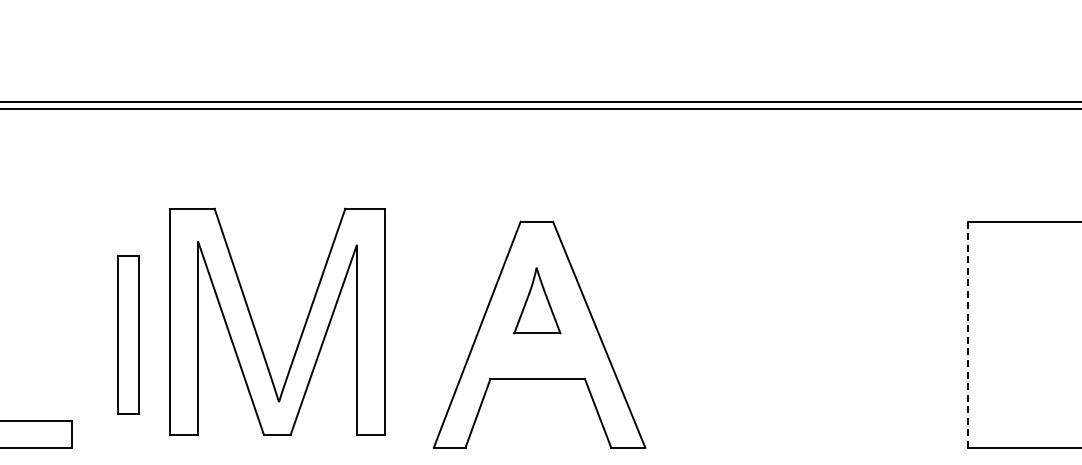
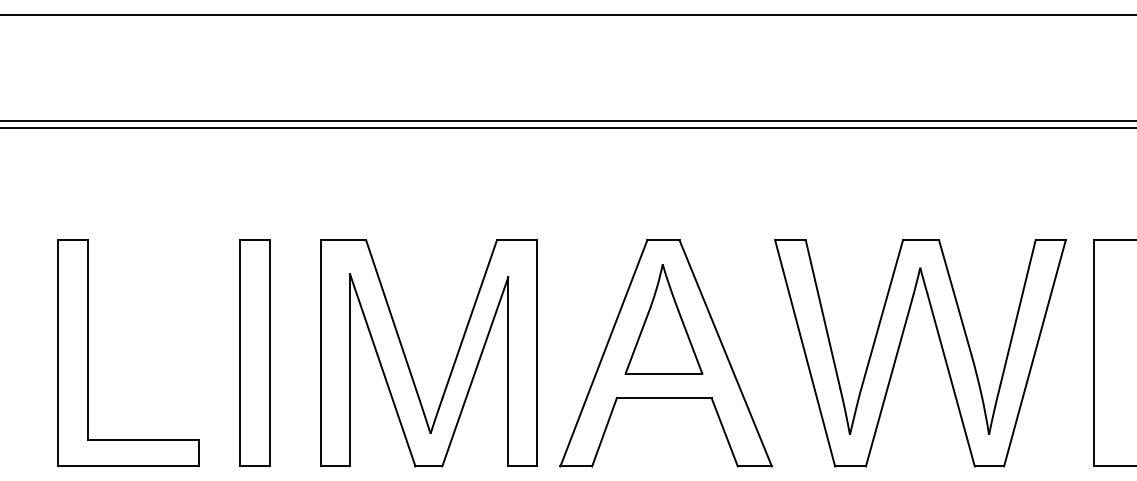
part: (536, 300) -> (663, 319), size x1.67
part: (773, 327) -> (900, 346), added
part: (255, 328) -> (407, 360), moved
part: (127, 333) -> (254, 352), size x1.43
line: (967, 334) -> (1094, 353), dashed -> solid

